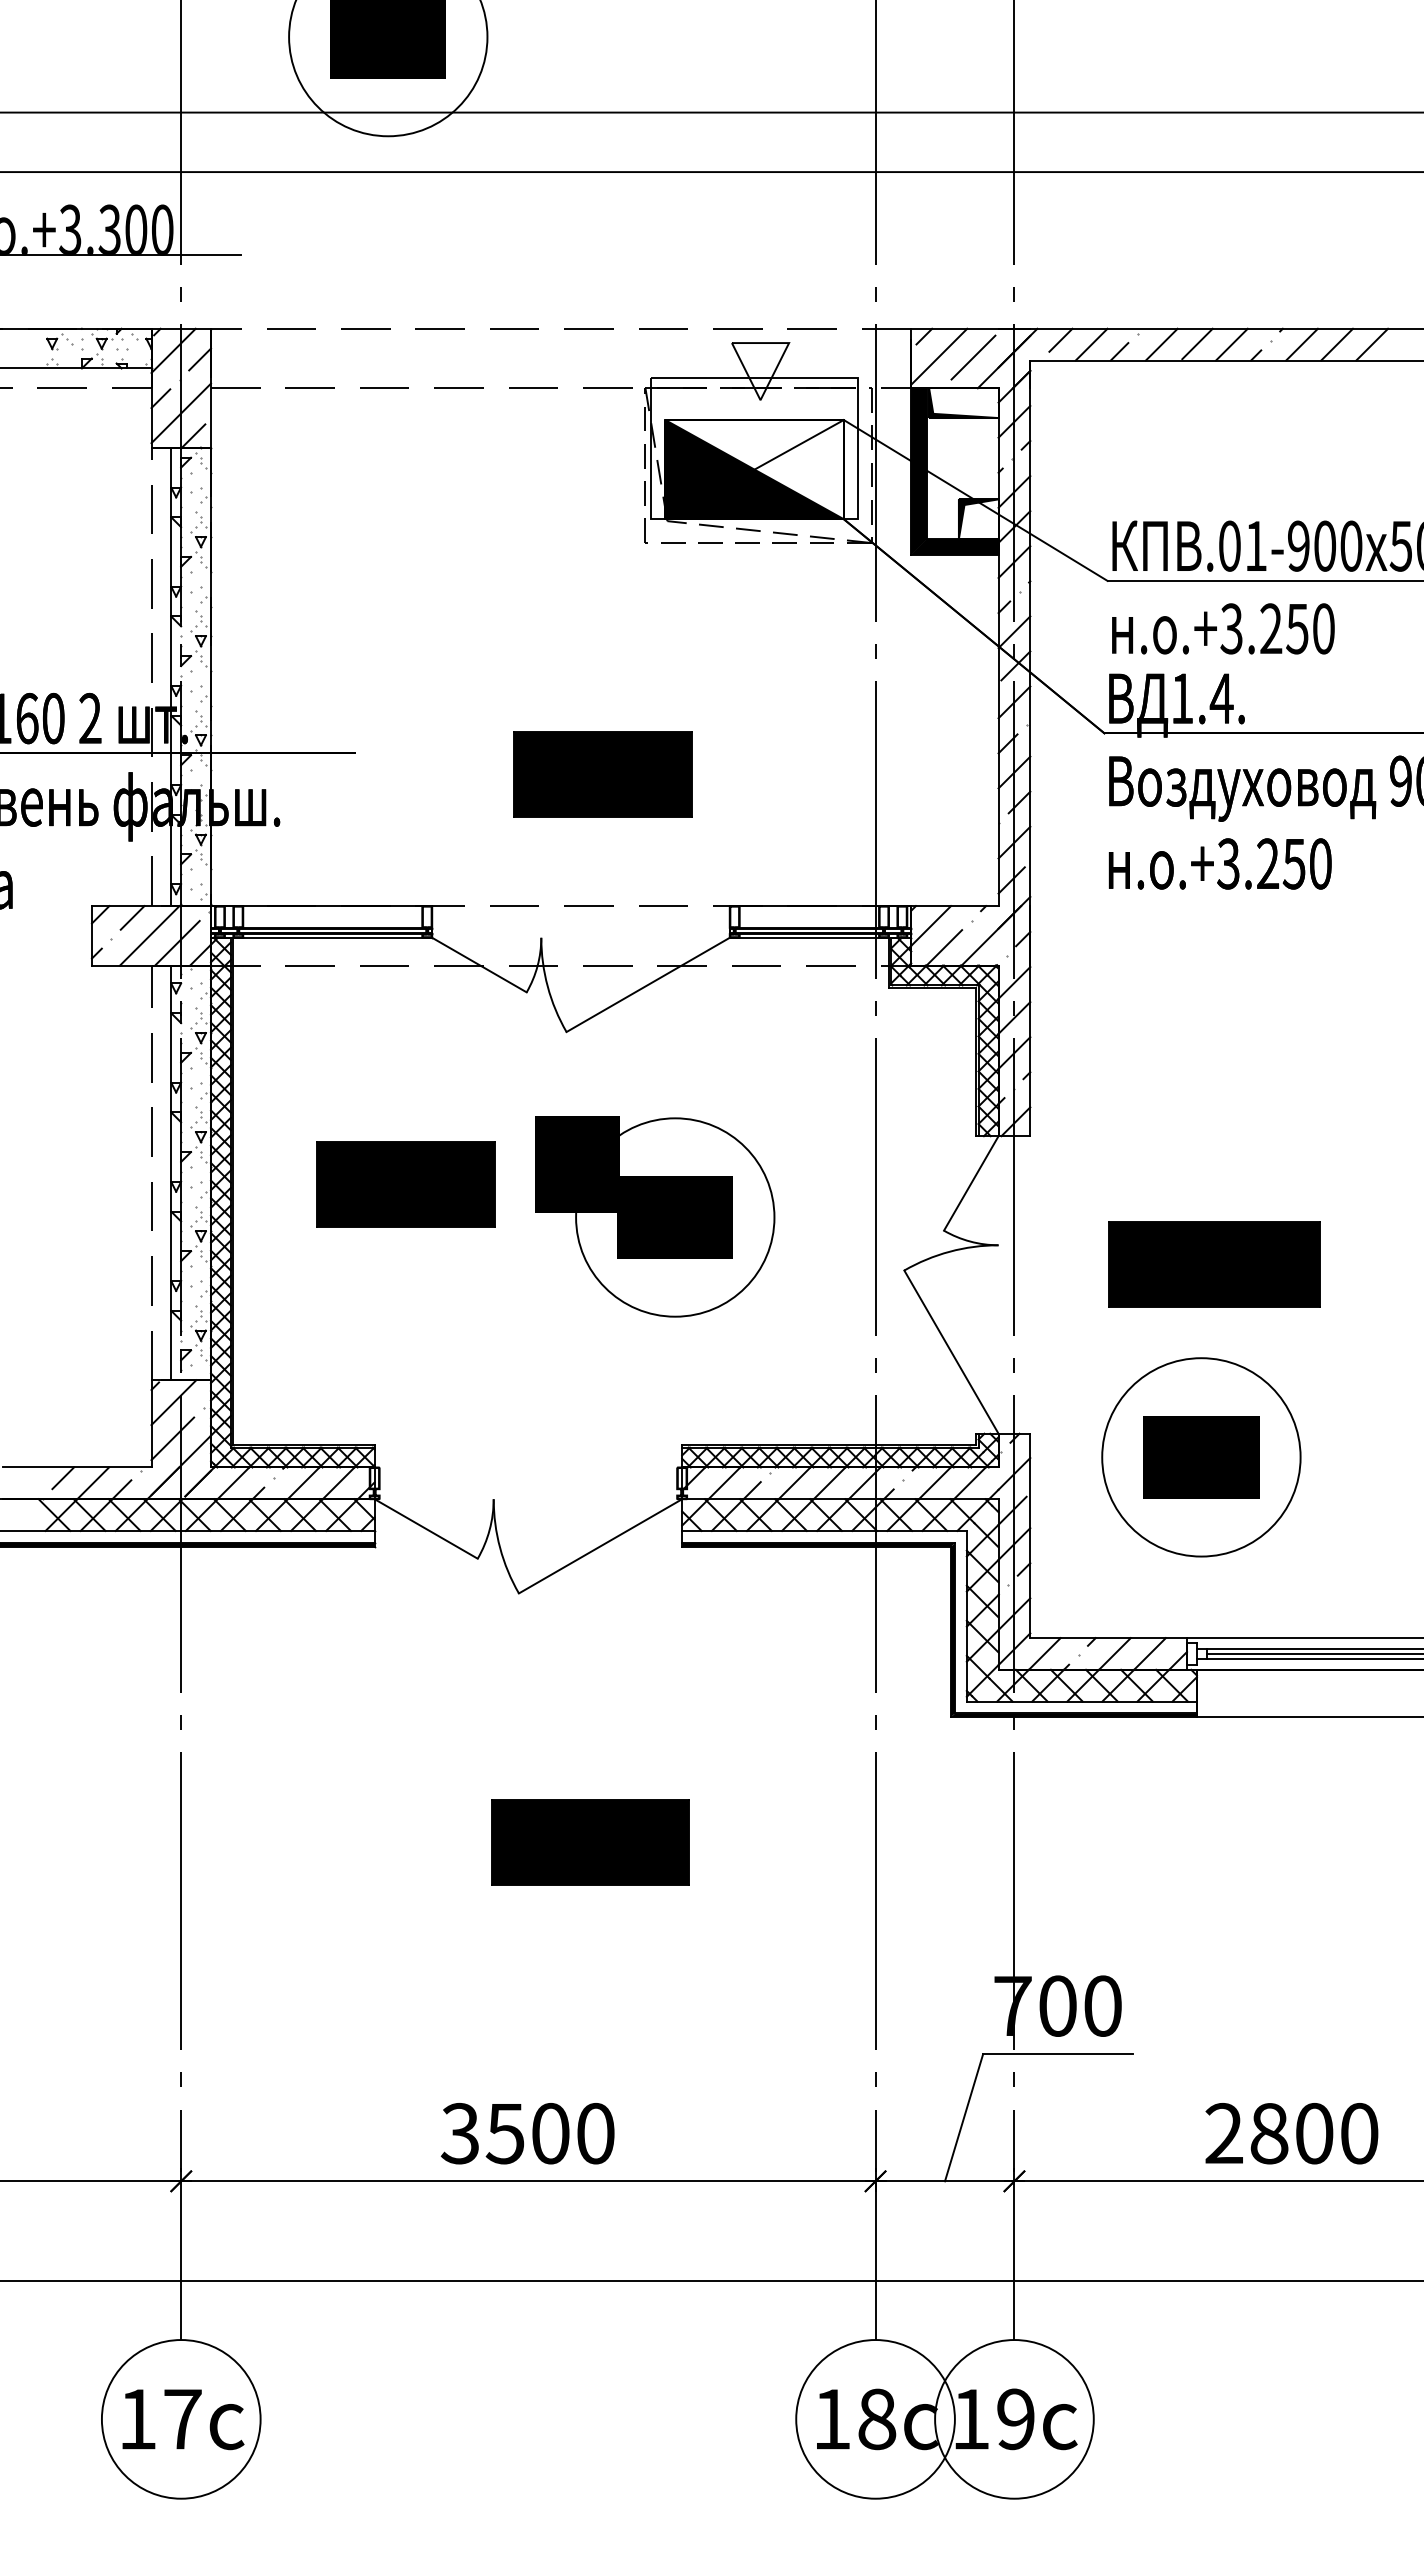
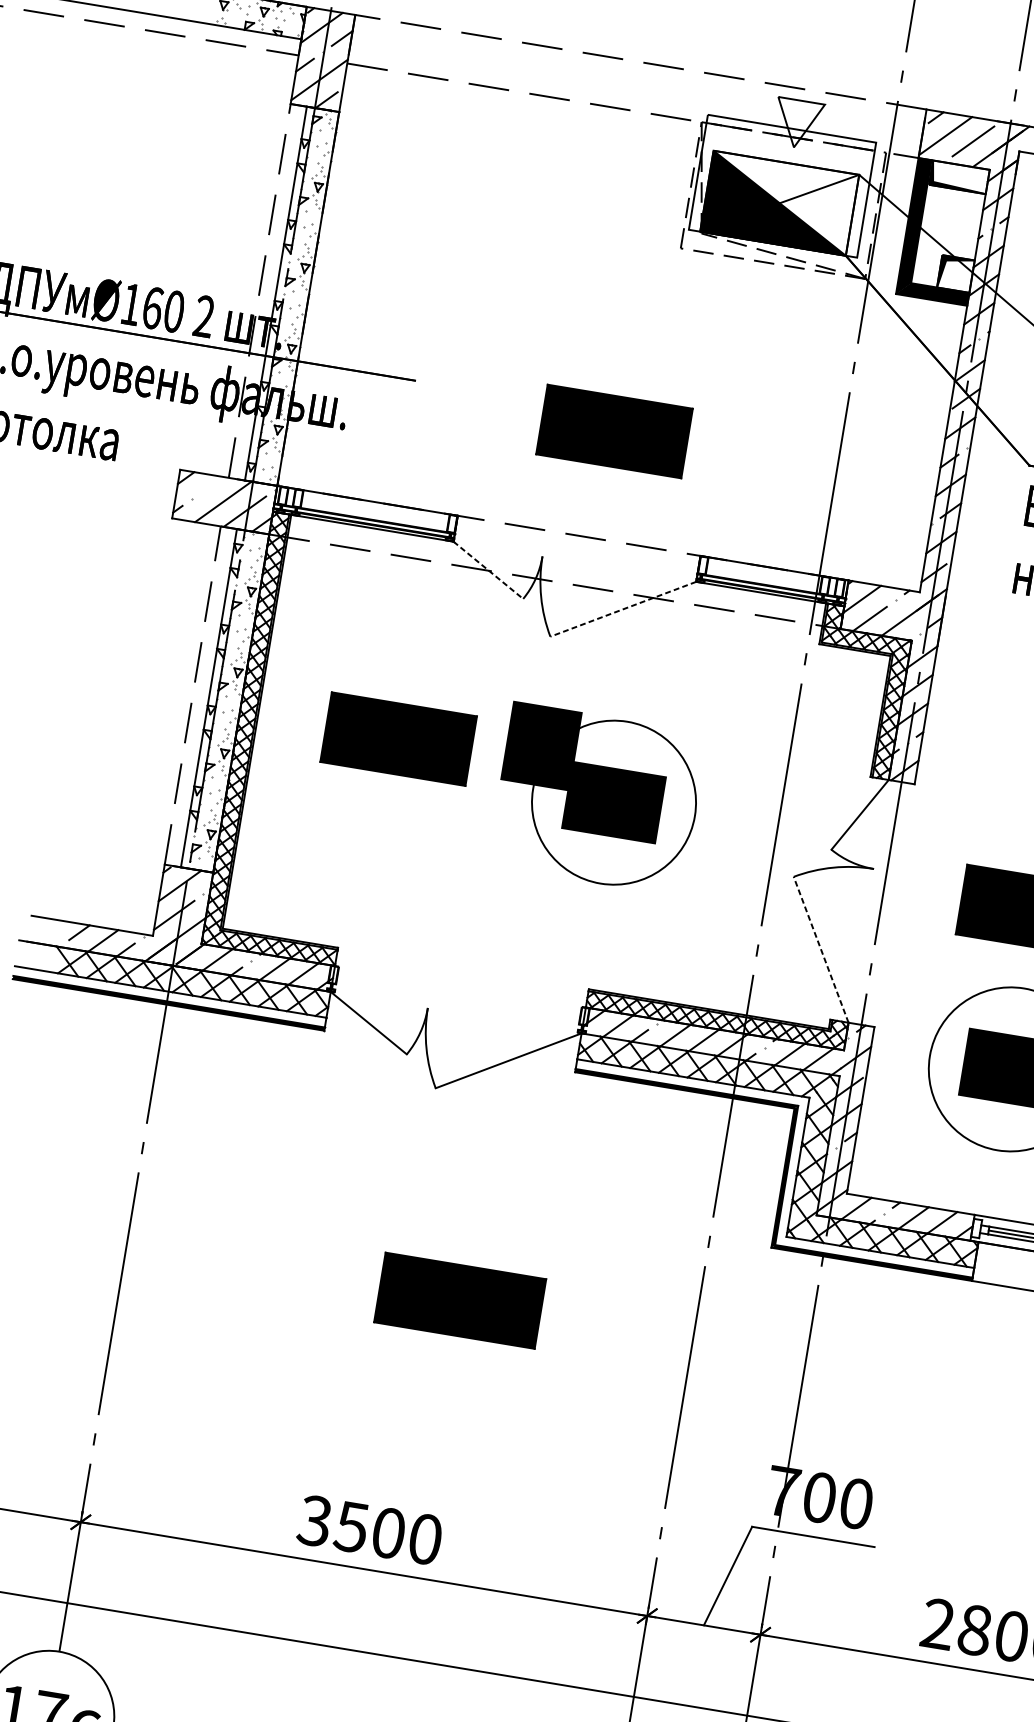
line: (132, 917) -> (211, 484), removed
line: (479, 965) -> (488, 570), solid -> dashed
line: (647, 985) -> (622, 609), solid -> dashed
line: (951, 1351) -> (821, 949), solid -> dashed

